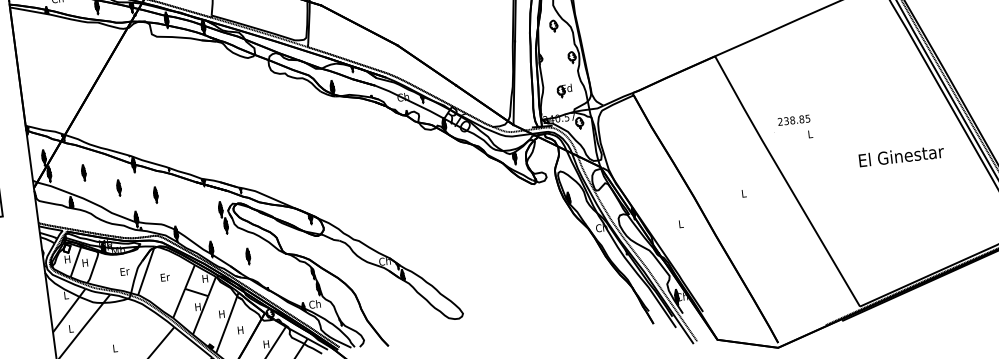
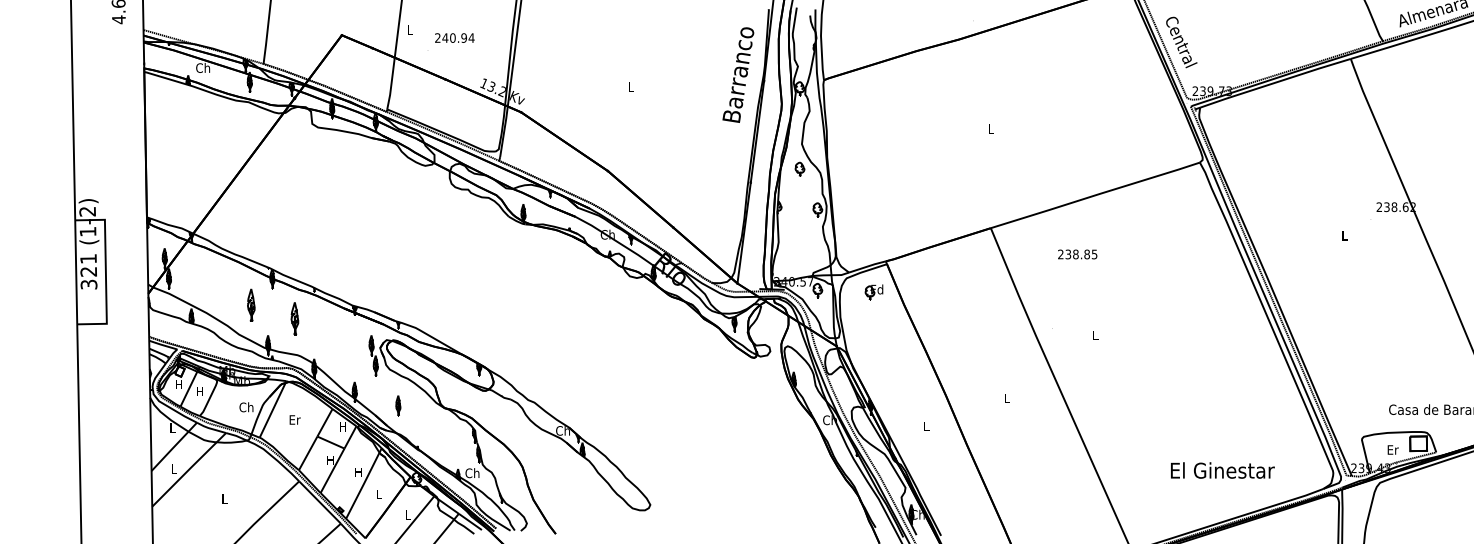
part: (564, 91) -> (873, 292), moved
text: (793, 120) -> (1077, 254), moved
text: (901, 156) -> (1222, 470), moved
part: (83, 172) -> (210, 281), removed
part: (119, 187) -> (251, 304), size x1.6
part: (155, 194) -> (294, 318), size x1.6
text: (124, 271) -> (246, 407), Er -> Ch
text: (240, 330) -> (378, 494), H -> L
text: (265, 344) -> (407, 514), H -> L

